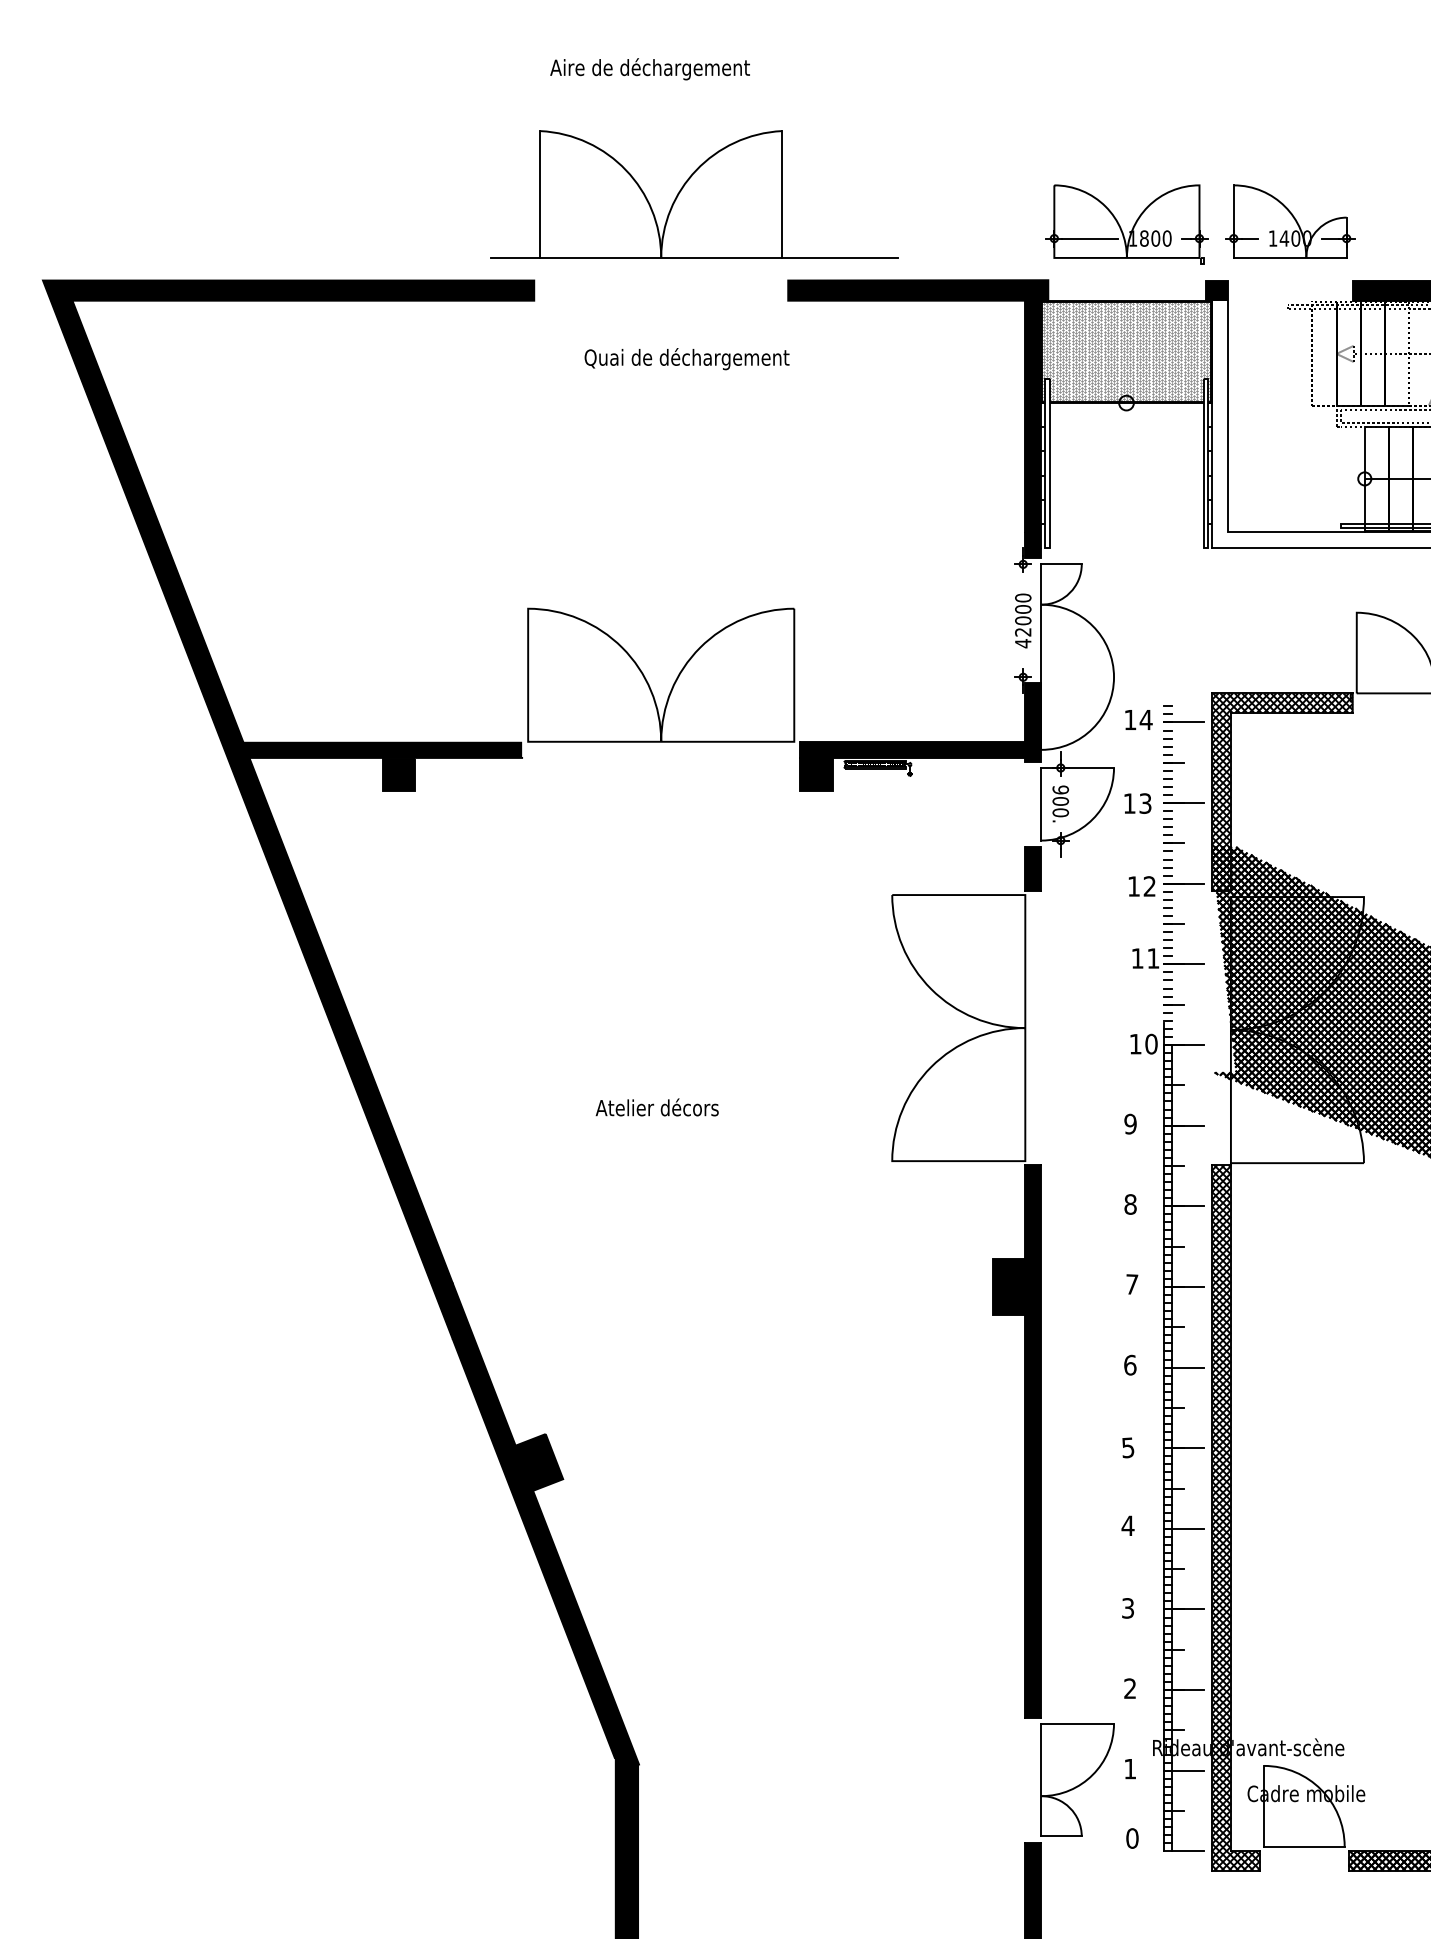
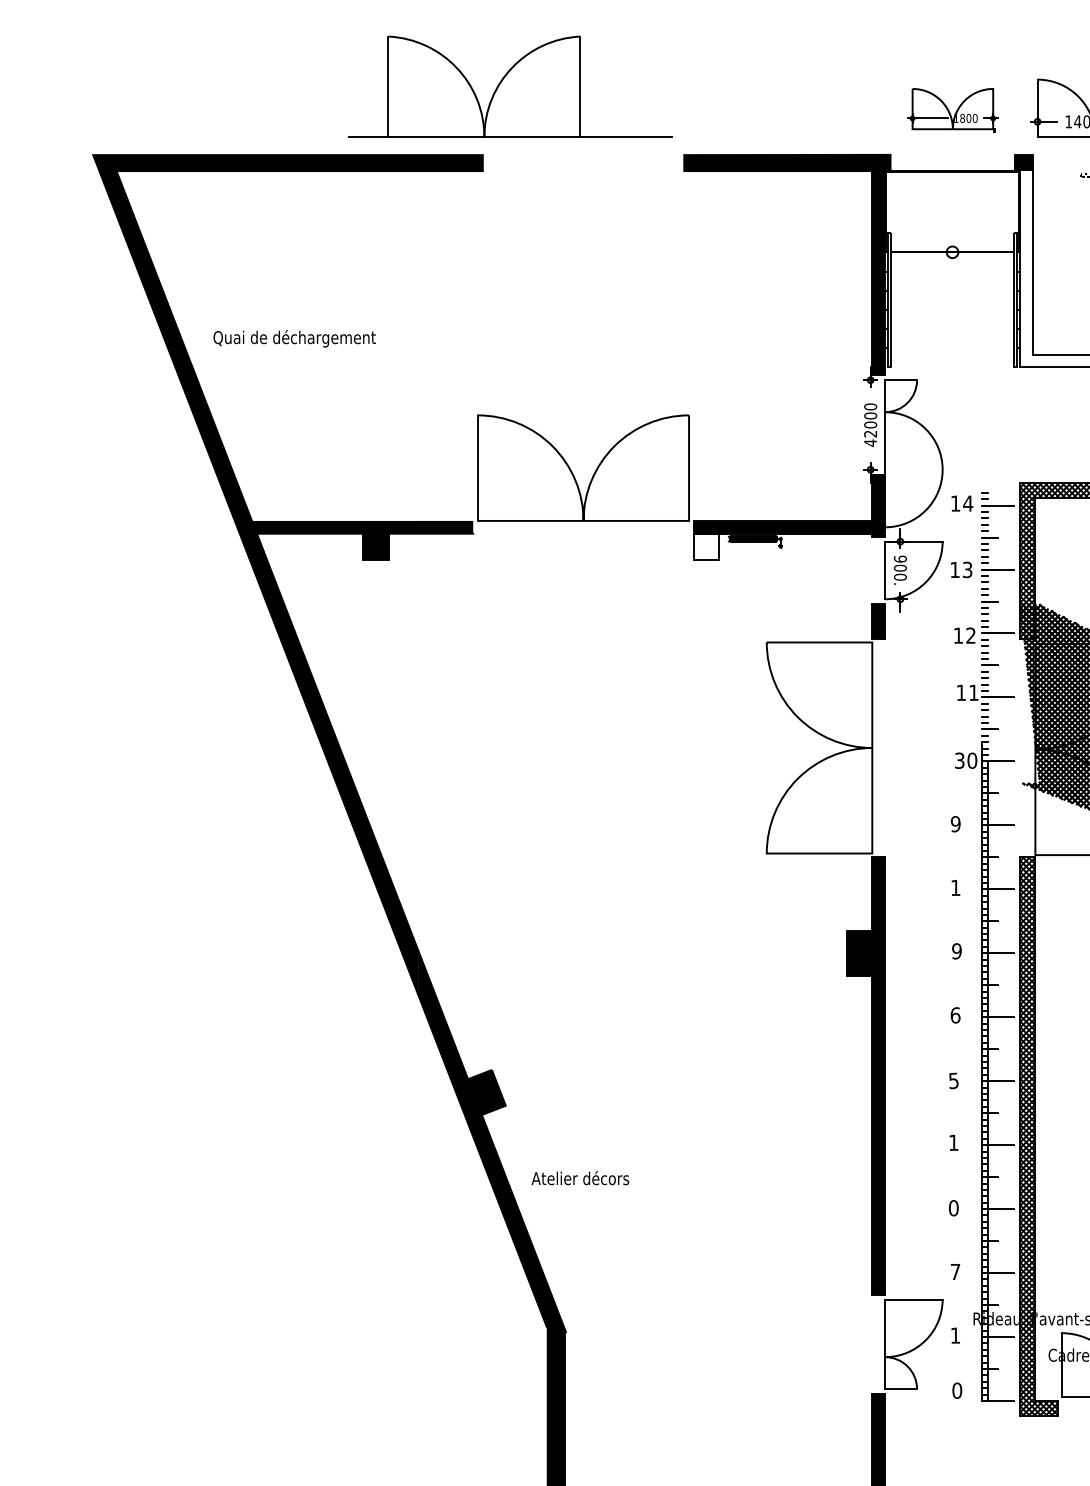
part: (694, 194) -> (510, 86), moved
part: (1126, 224) -> (952, 110), size x0.7
hatch: (1126, 351) -> (952, 211), removed
text: (686, 359) -> (294, 339), moved
fill: (816, 774) -> (706, 546), removed
text: (1135, 1043) -> (959, 760), 10 -> 30
text: (656, 1107) -> (579, 1178), moved
text: (1130, 1204) -> (955, 887), 8 -> 1
text: (1131, 1284) -> (956, 951), 7 -> 9
text: (1127, 1525) -> (953, 1142), 4 -> 1
text: (1128, 1608) -> (954, 1208), 3 -> 0
text: (1130, 1688) -> (955, 1271), 2 -> 7

